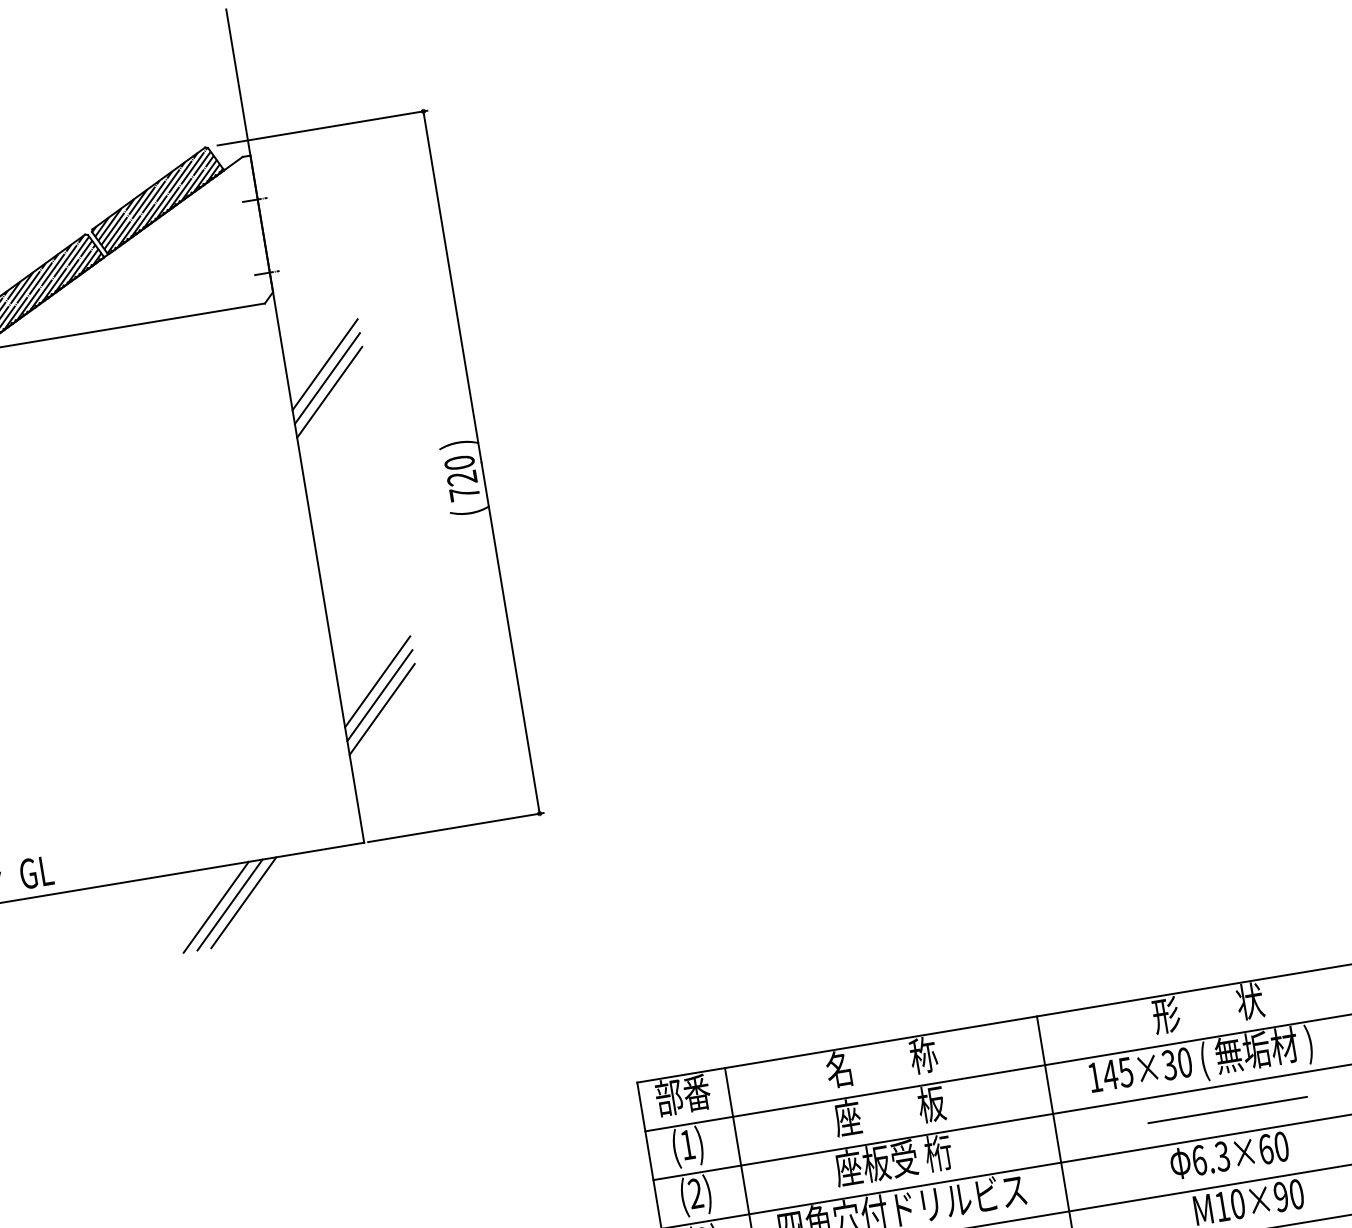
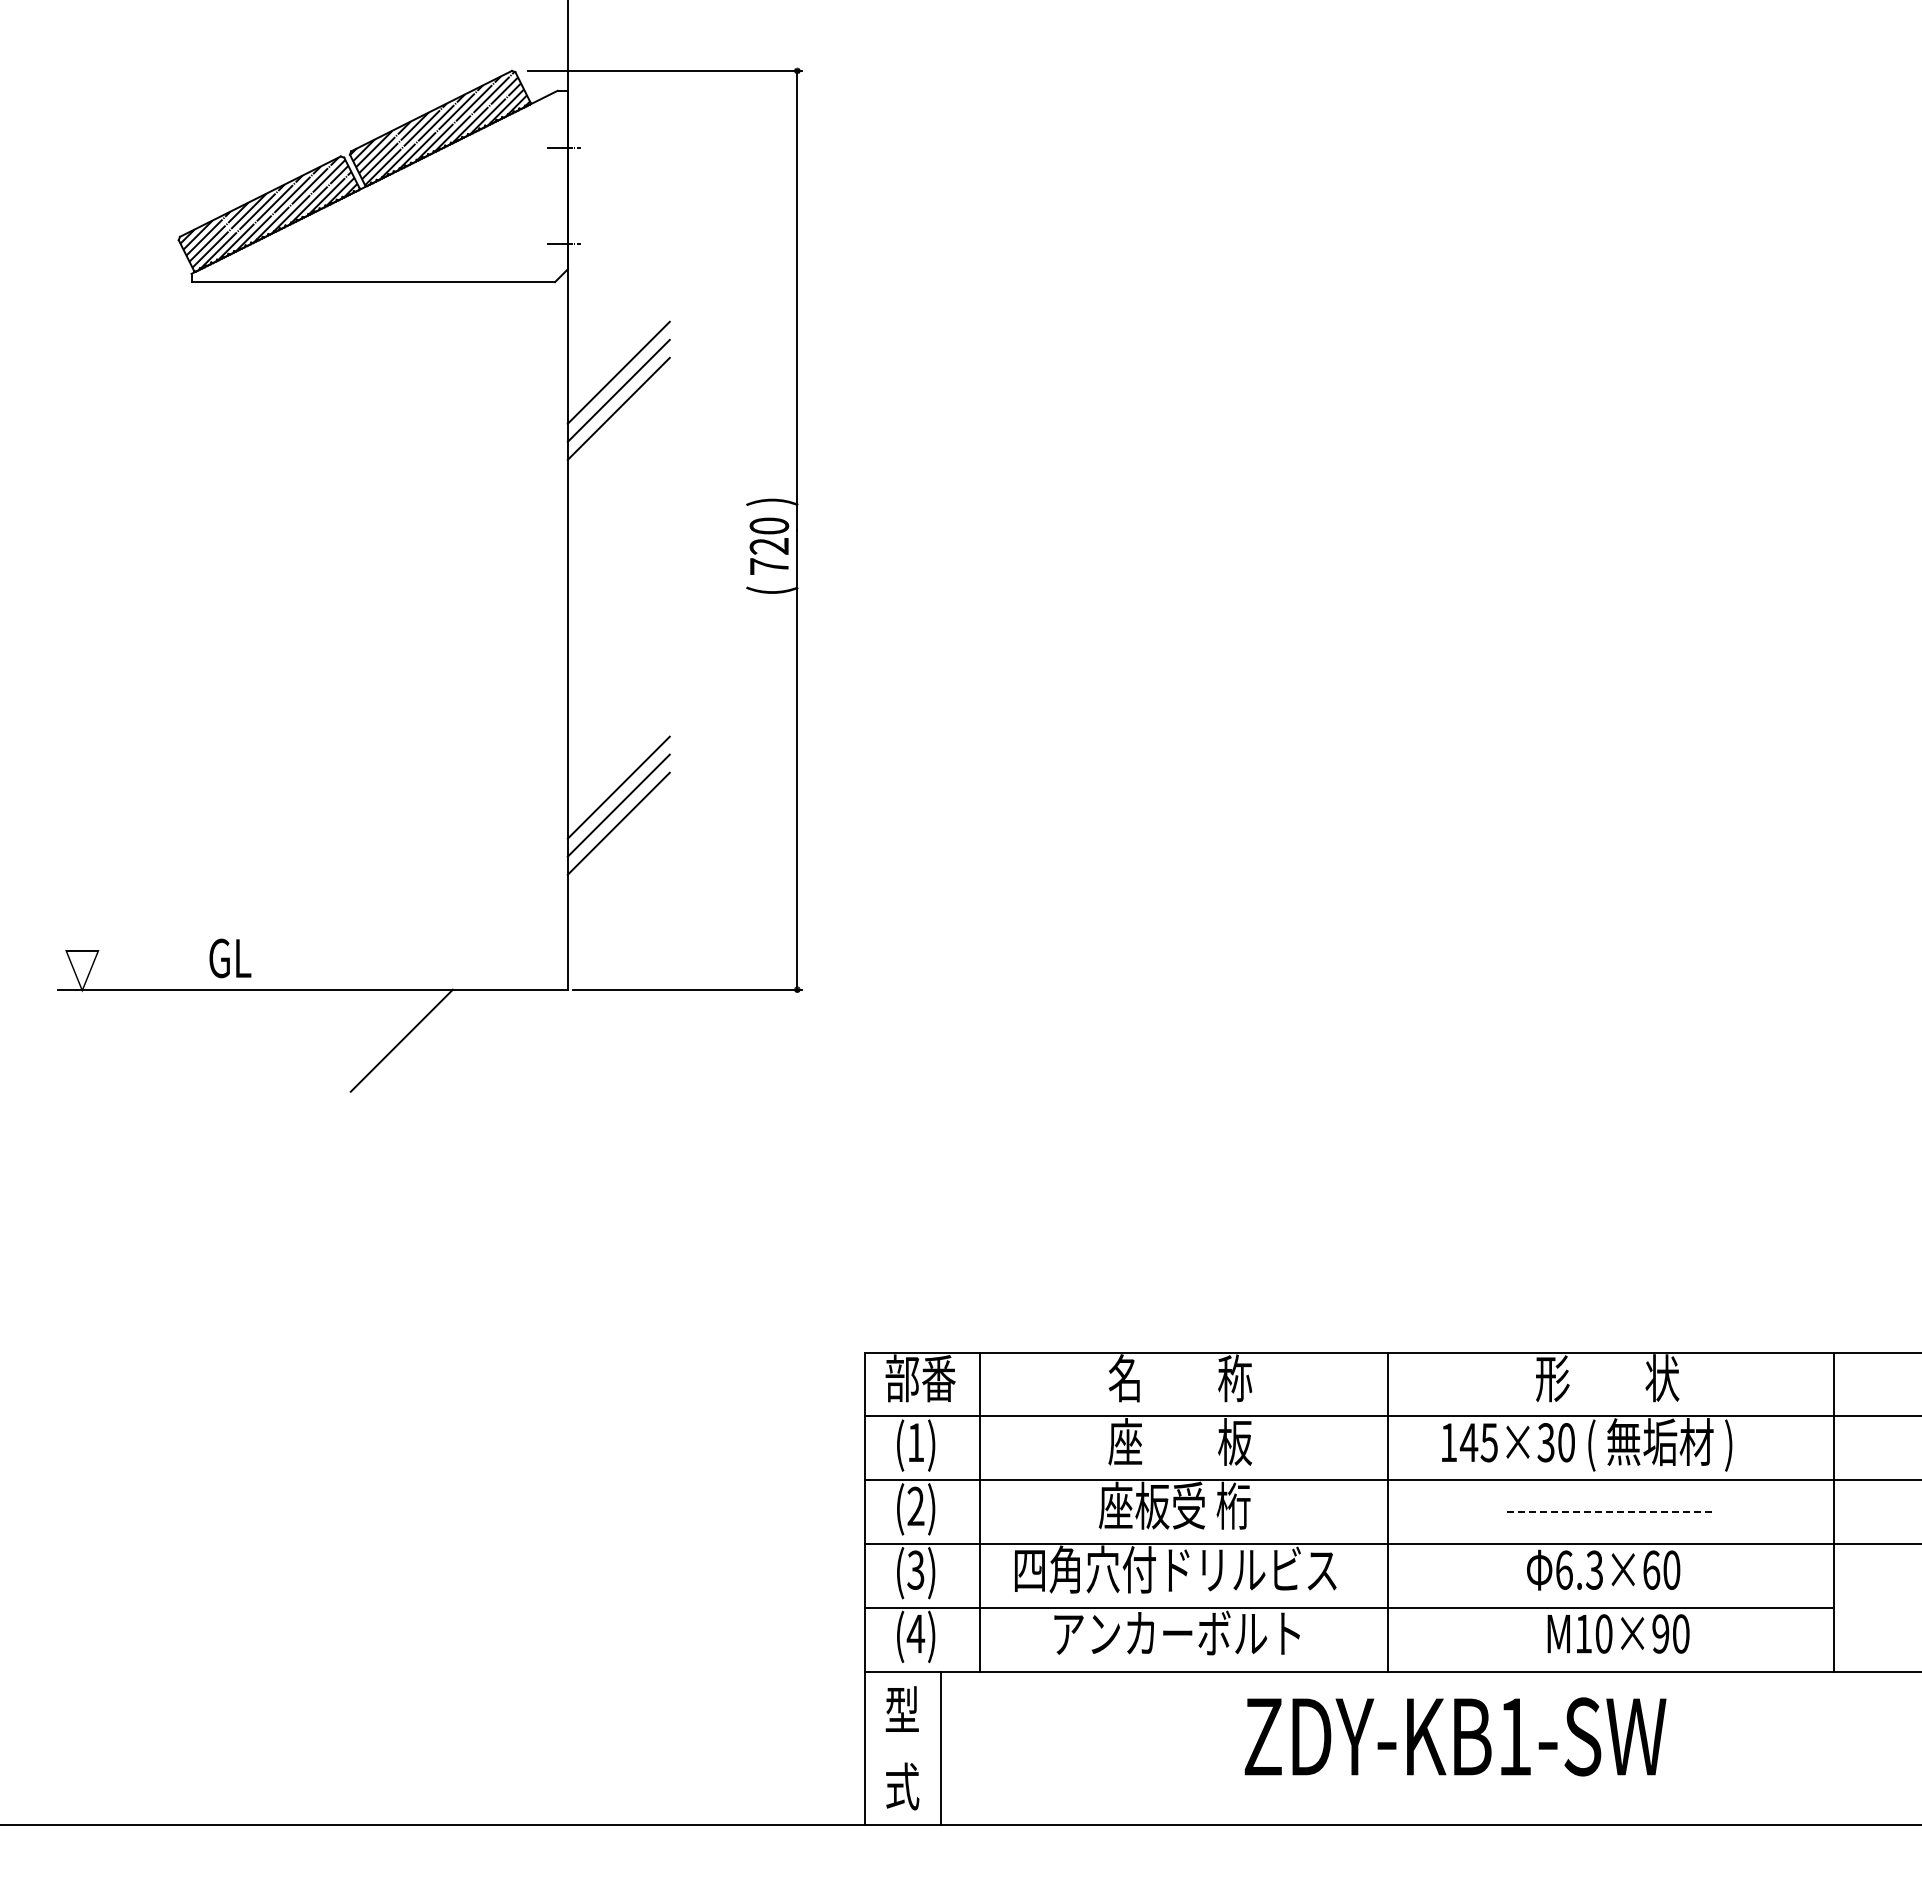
text: (36, 872) -> (230, 958), moved
line: (229, 904) -> (383, 1040), removed
line: (216, 907) -> (365, 1040), removed
line: (1227, 1110) -> (1610, 1512), solid -> dashed

